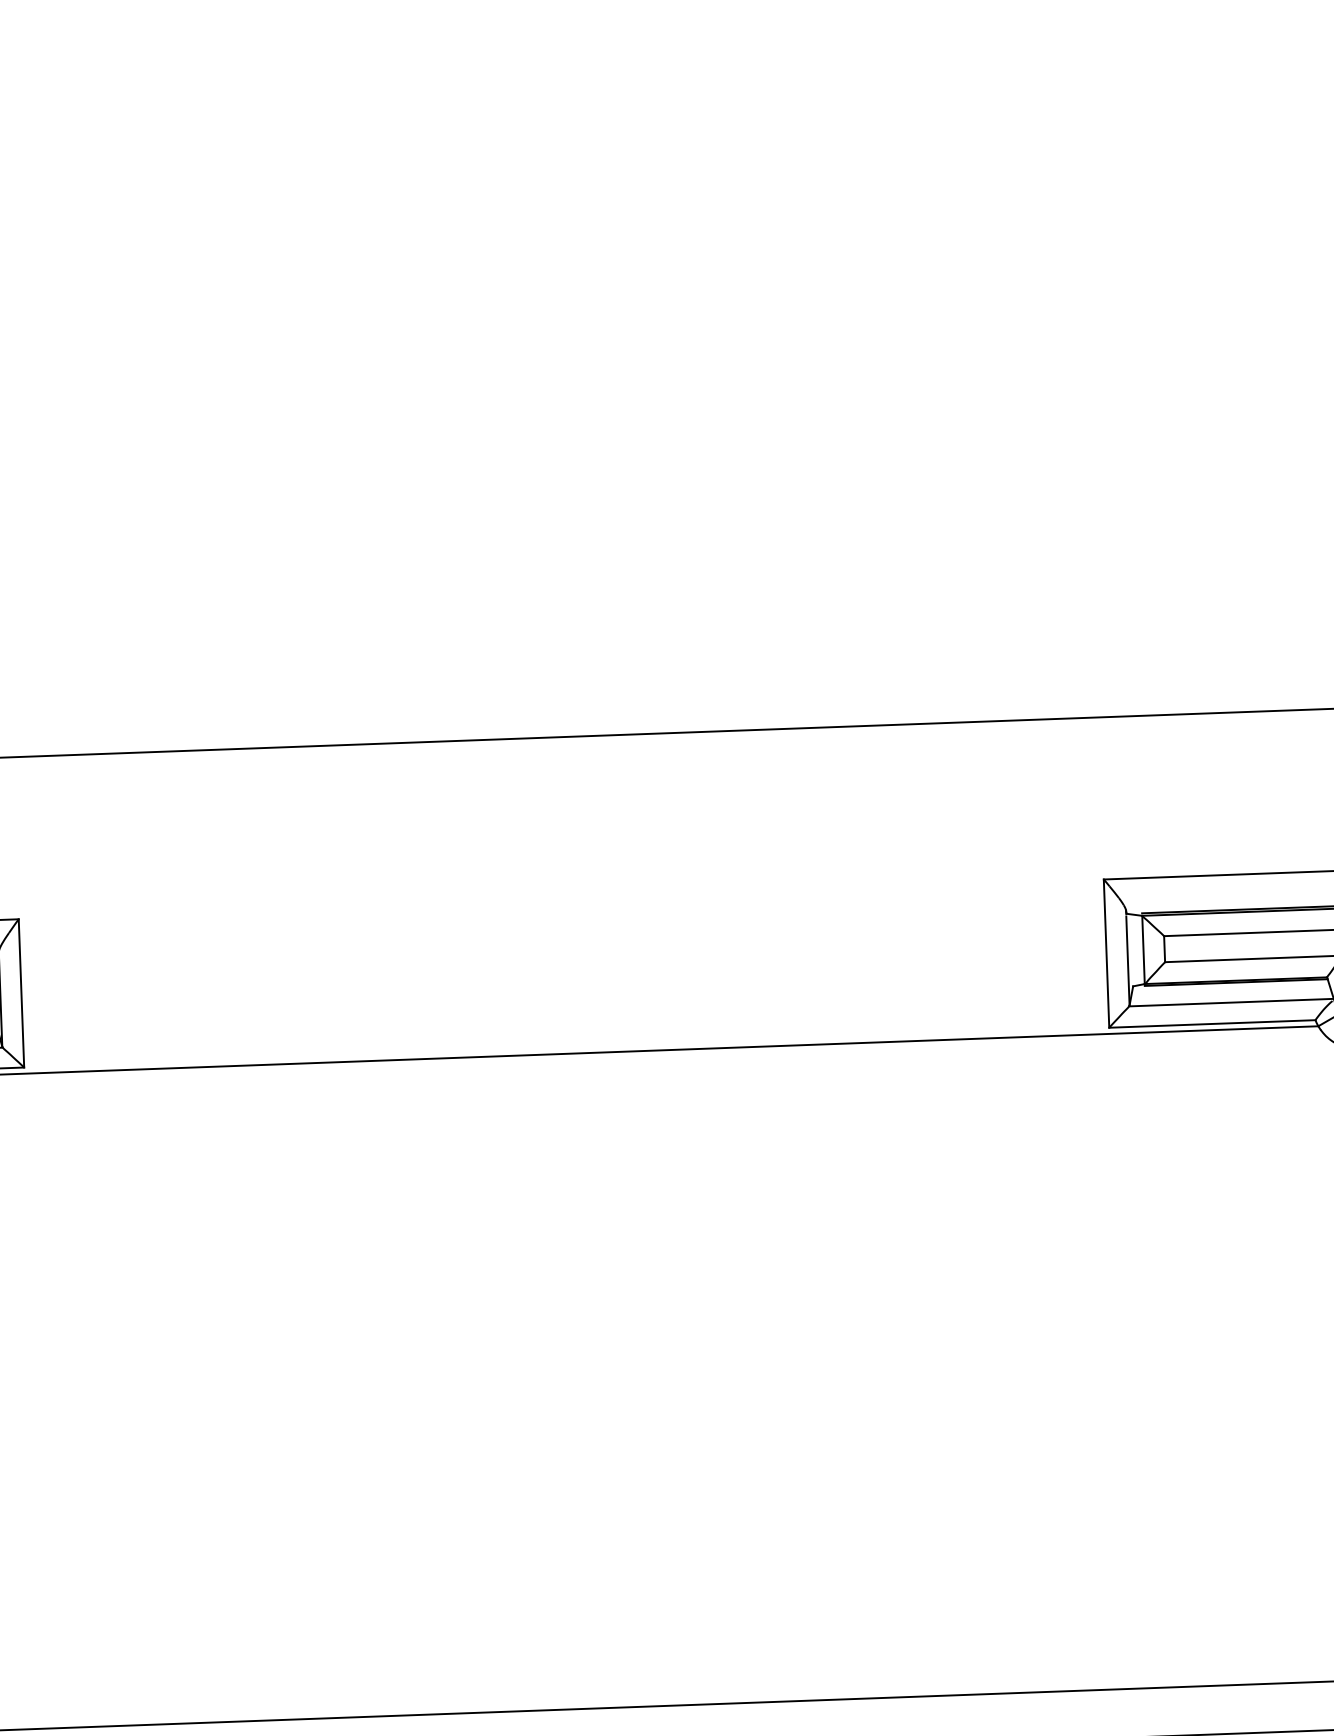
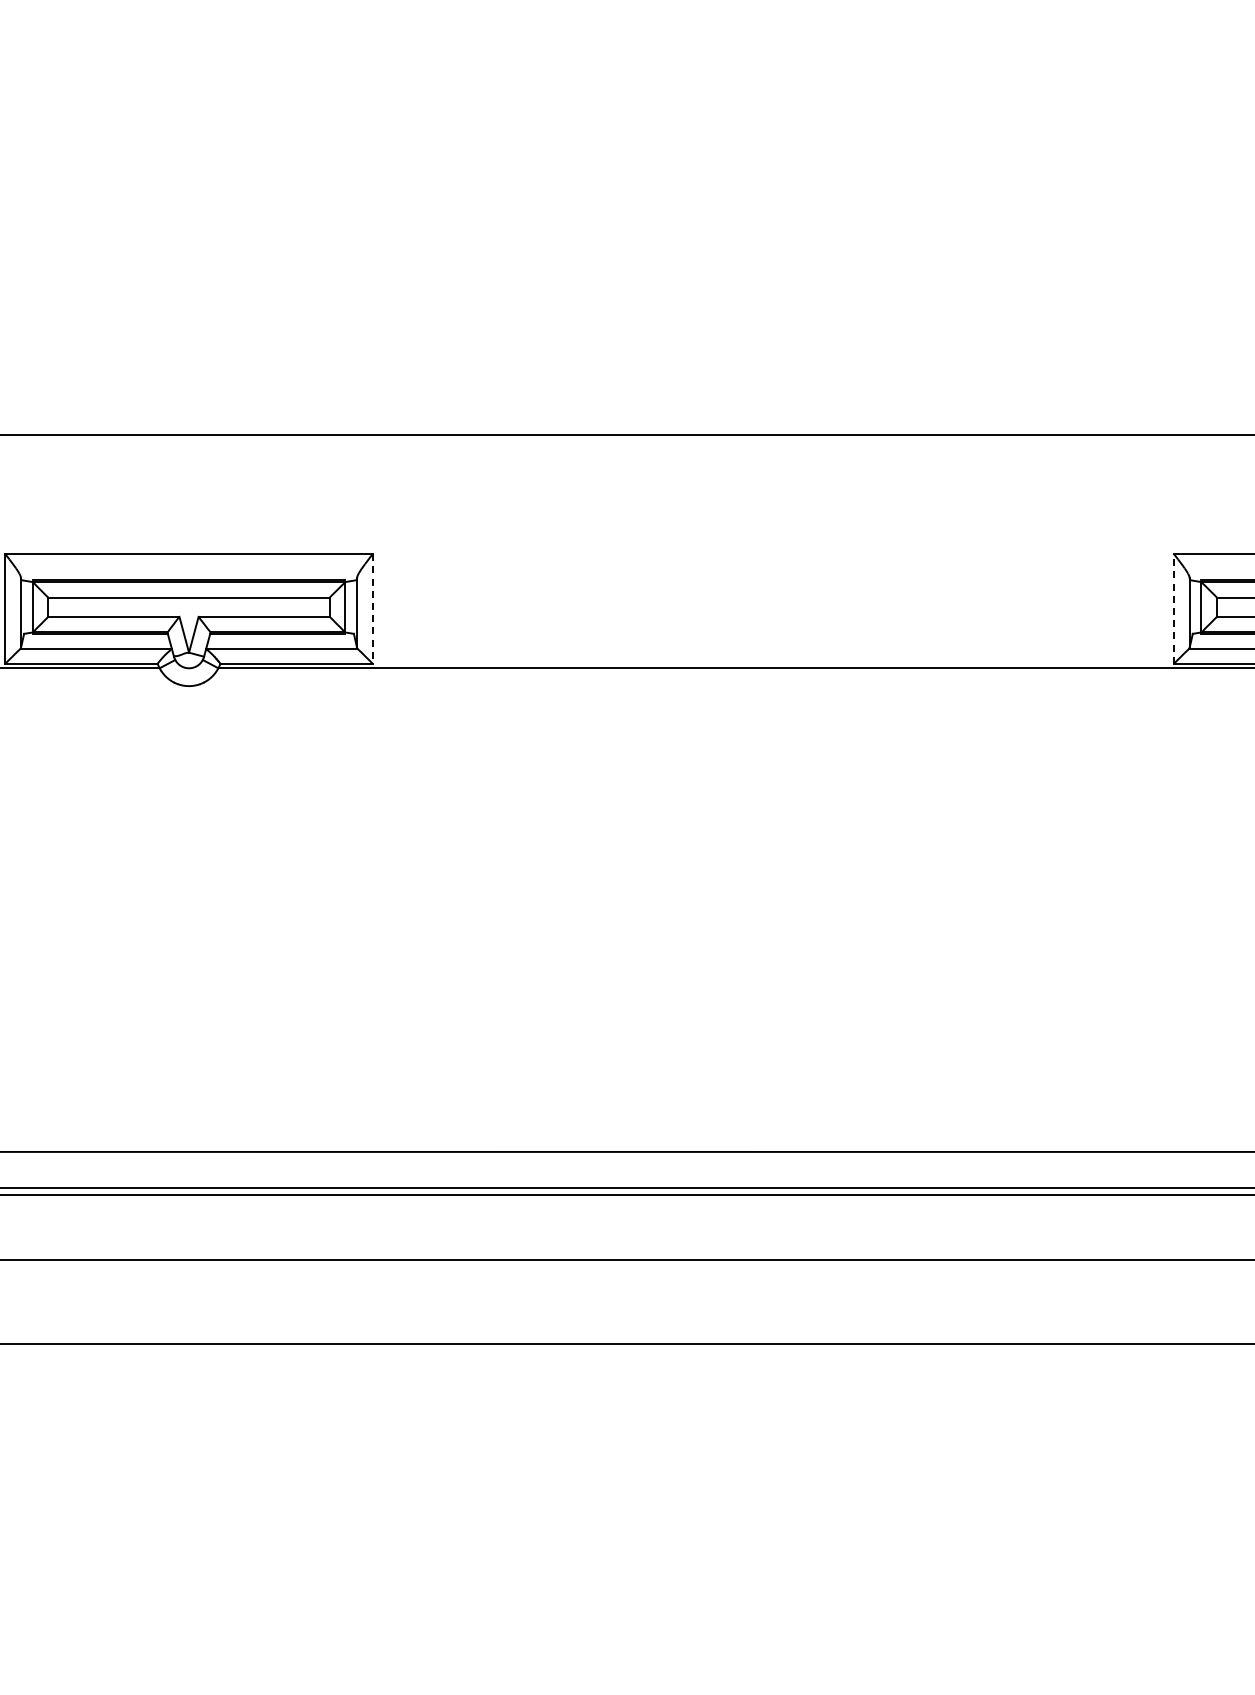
line: (1107, 952) -> (1174, 608), solid -> dashed
line: (21, 992) -> (372, 608), solid -> dashed

